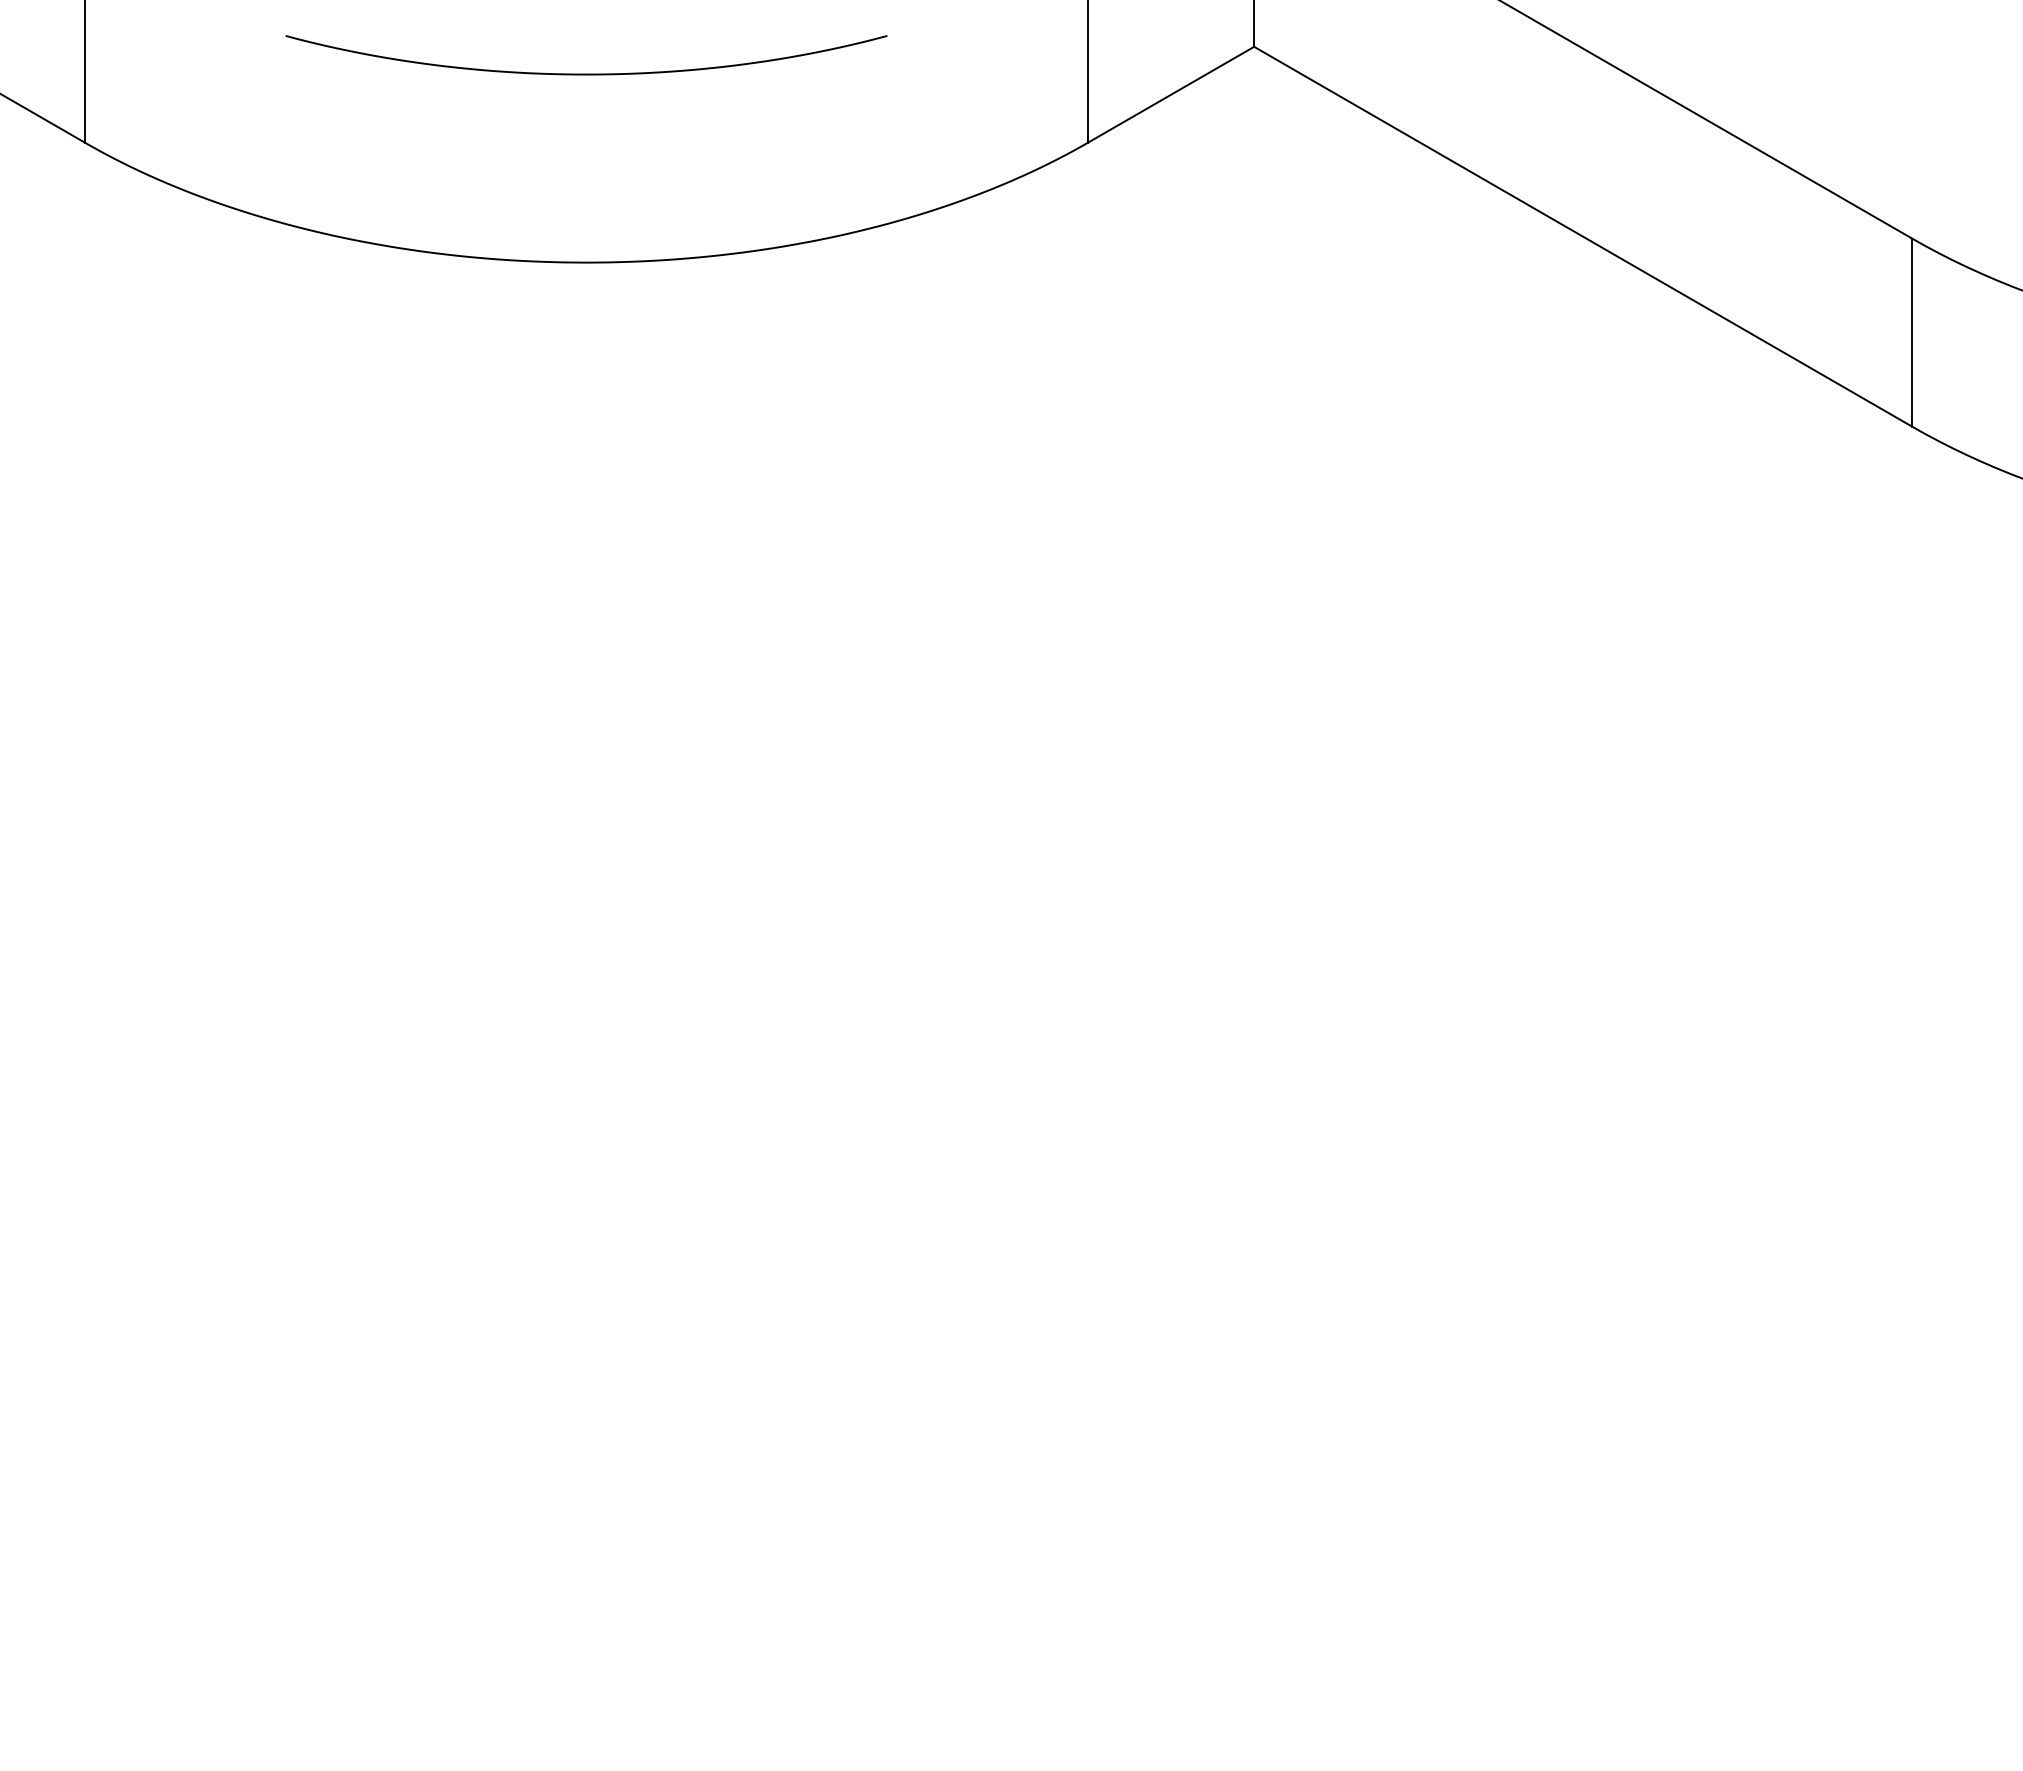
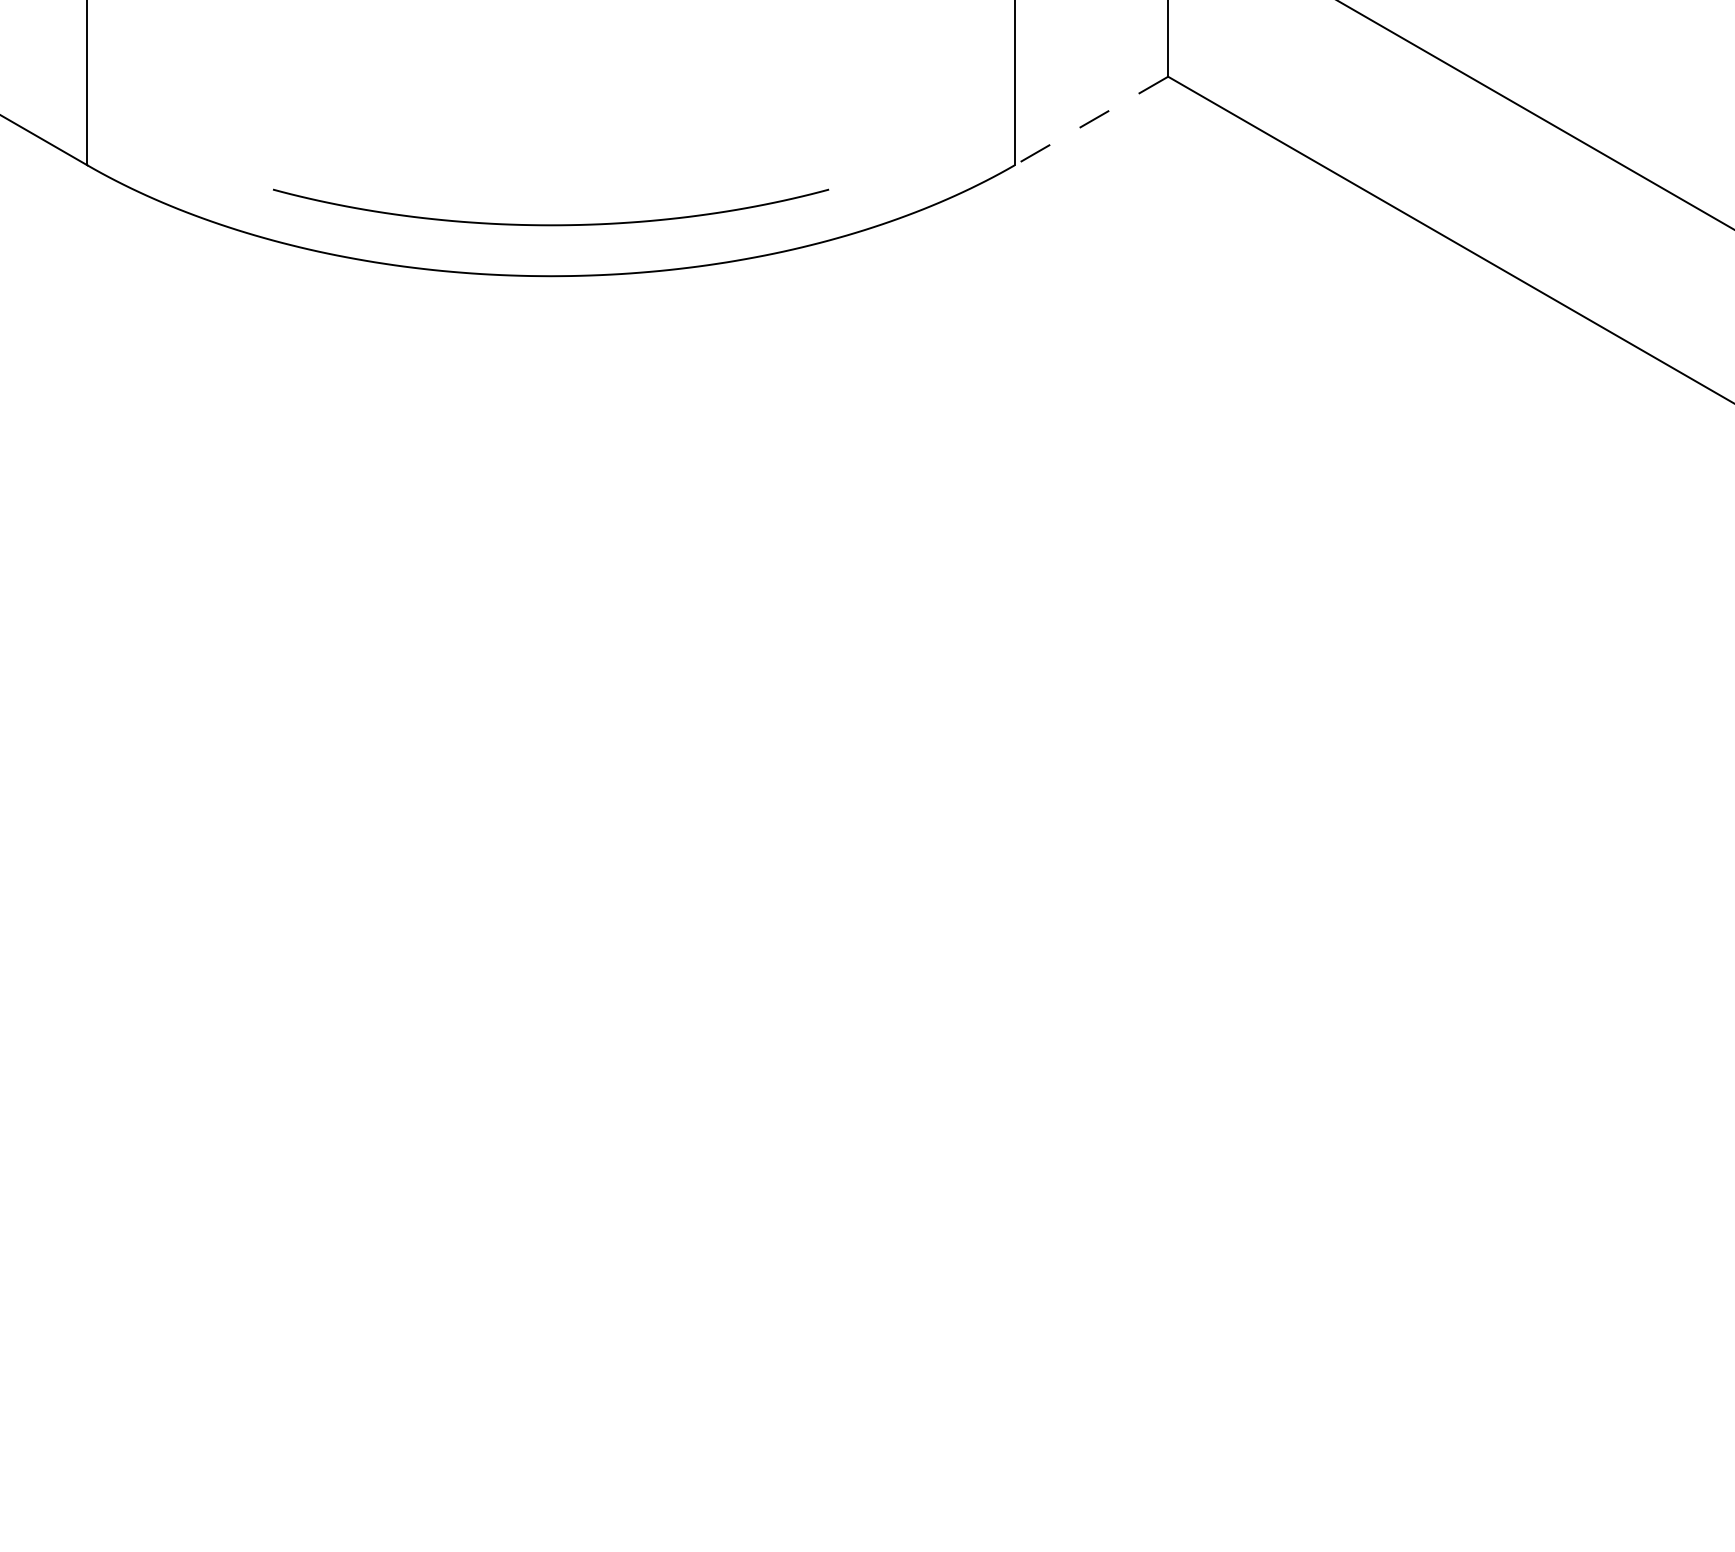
curve: (586, 73) -> (551, 224), moved
line: (1171, 94) -> (1091, 120), solid -> dashed

